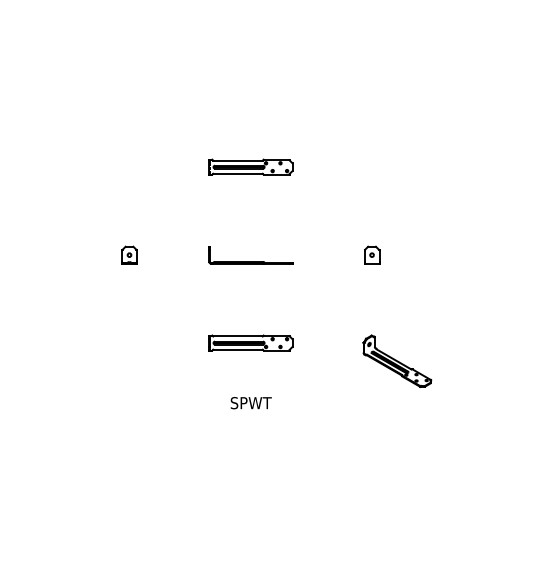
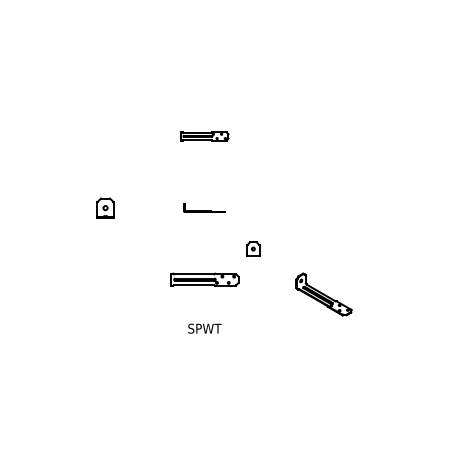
part: (250, 167) -> (204, 136), size x0.7
part: (129, 254) -> (105, 207), size x1.4
part: (250, 254) -> (204, 207), size x0.6
part: (372, 254) -> (253, 248), moved

